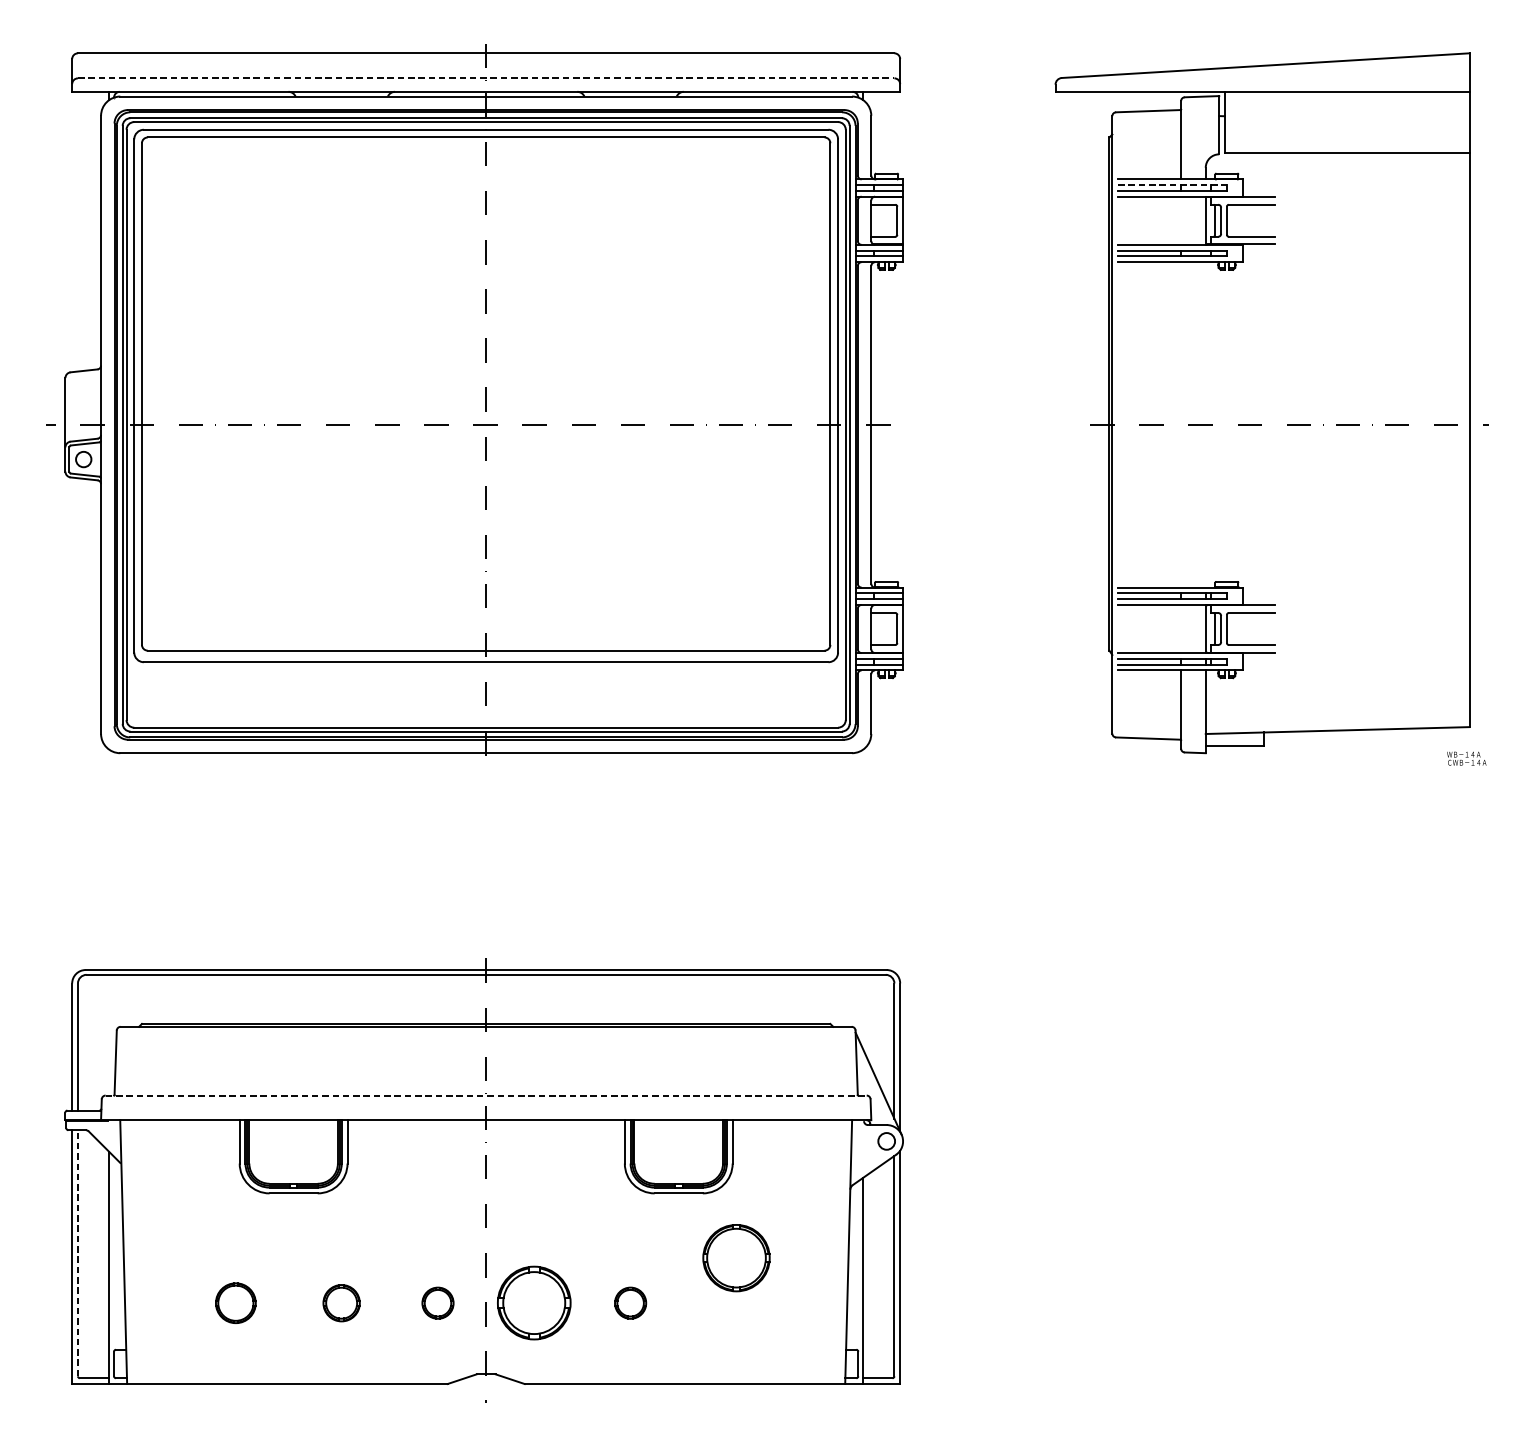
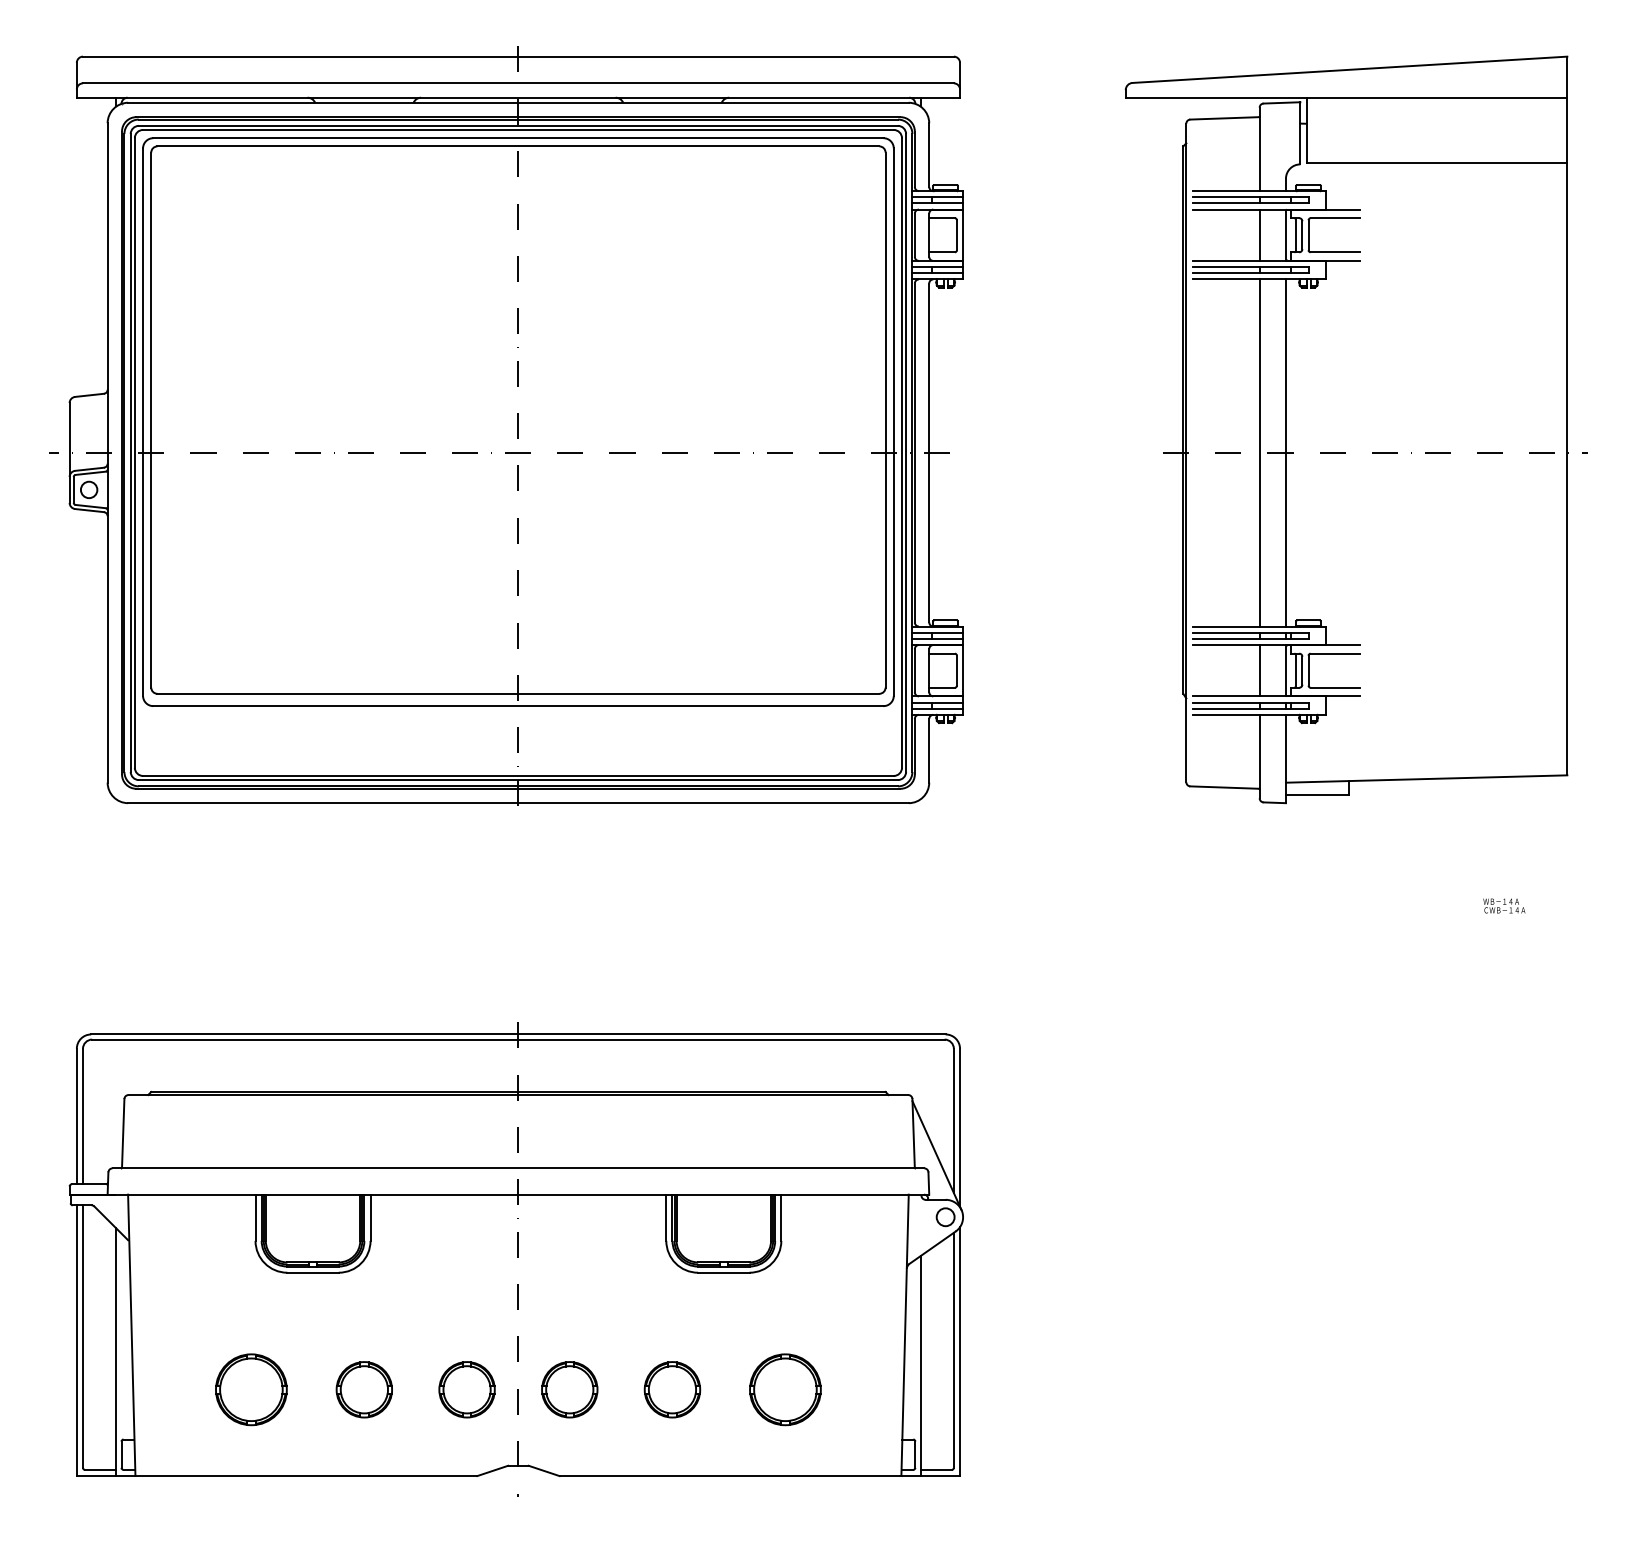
line: (486, 78) -> (518, 83), dashed -> solid
line: (1173, 185) -> (1251, 197), dashed -> solid
line: (1180, 220) -> (1259, 234), added
line: (1180, 424) -> (1259, 452), added
line: (1205, 424) -> (1285, 452), added
line: (1180, 628) -> (1259, 670), added
text: (1466, 758) -> (1504, 905), moved
line: (486, 1095) -> (518, 1168), dashed -> solid
line: (78, 1253) -> (83, 1336), dashed -> solid
part: (736, 1257) -> (785, 1389), moved
part: (235, 1302) -> (251, 1389), size x1.67
part: (340, 1302) -> (363, 1389), size x1.43
part: (437, 1302) -> (466, 1389), size x1.67
part: (534, 1302) -> (569, 1389), size x0.71
part: (630, 1302) -> (672, 1389), size x1.67

